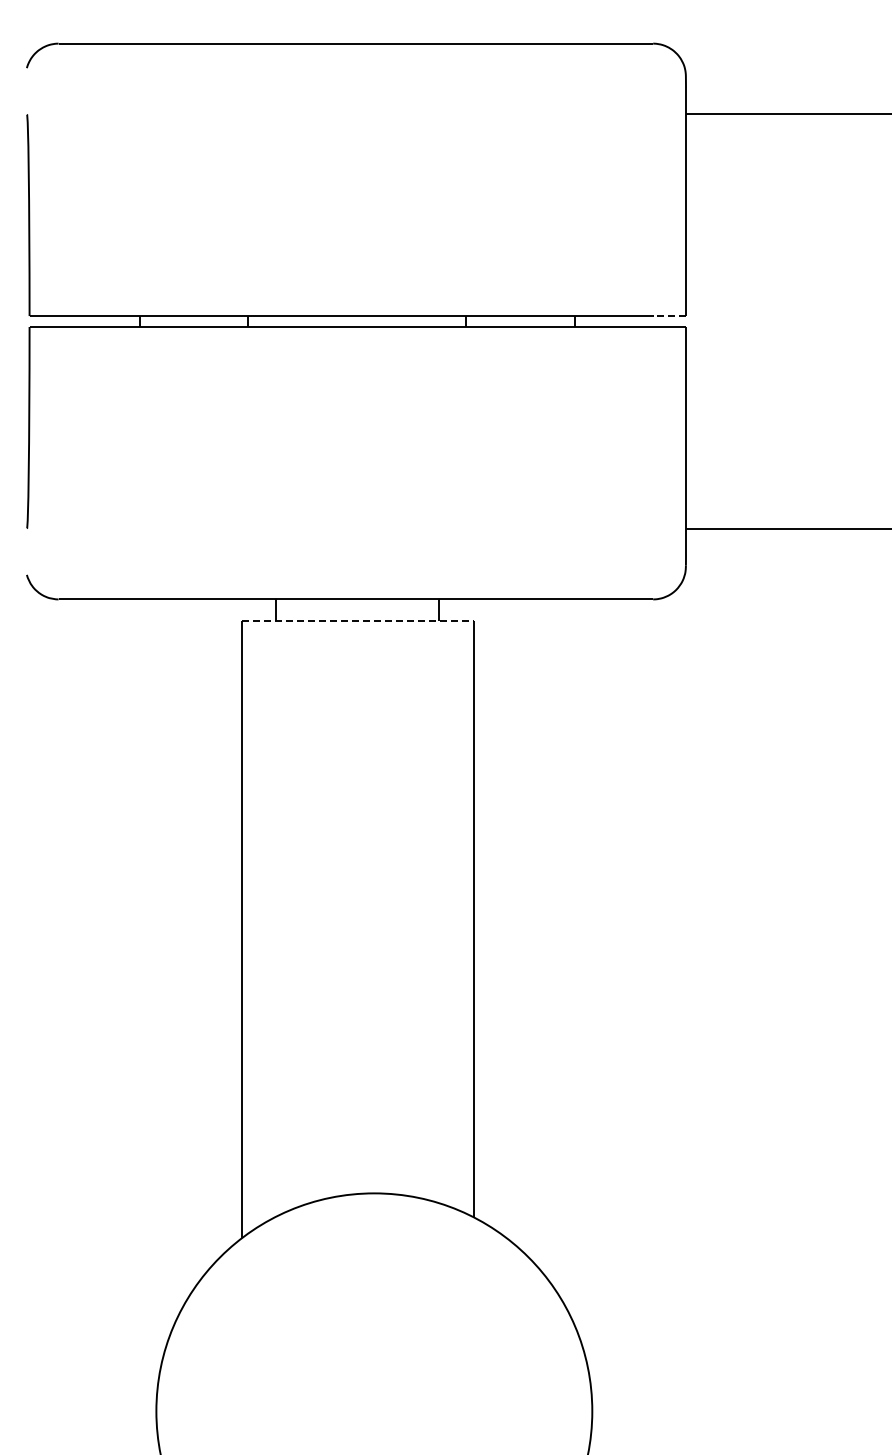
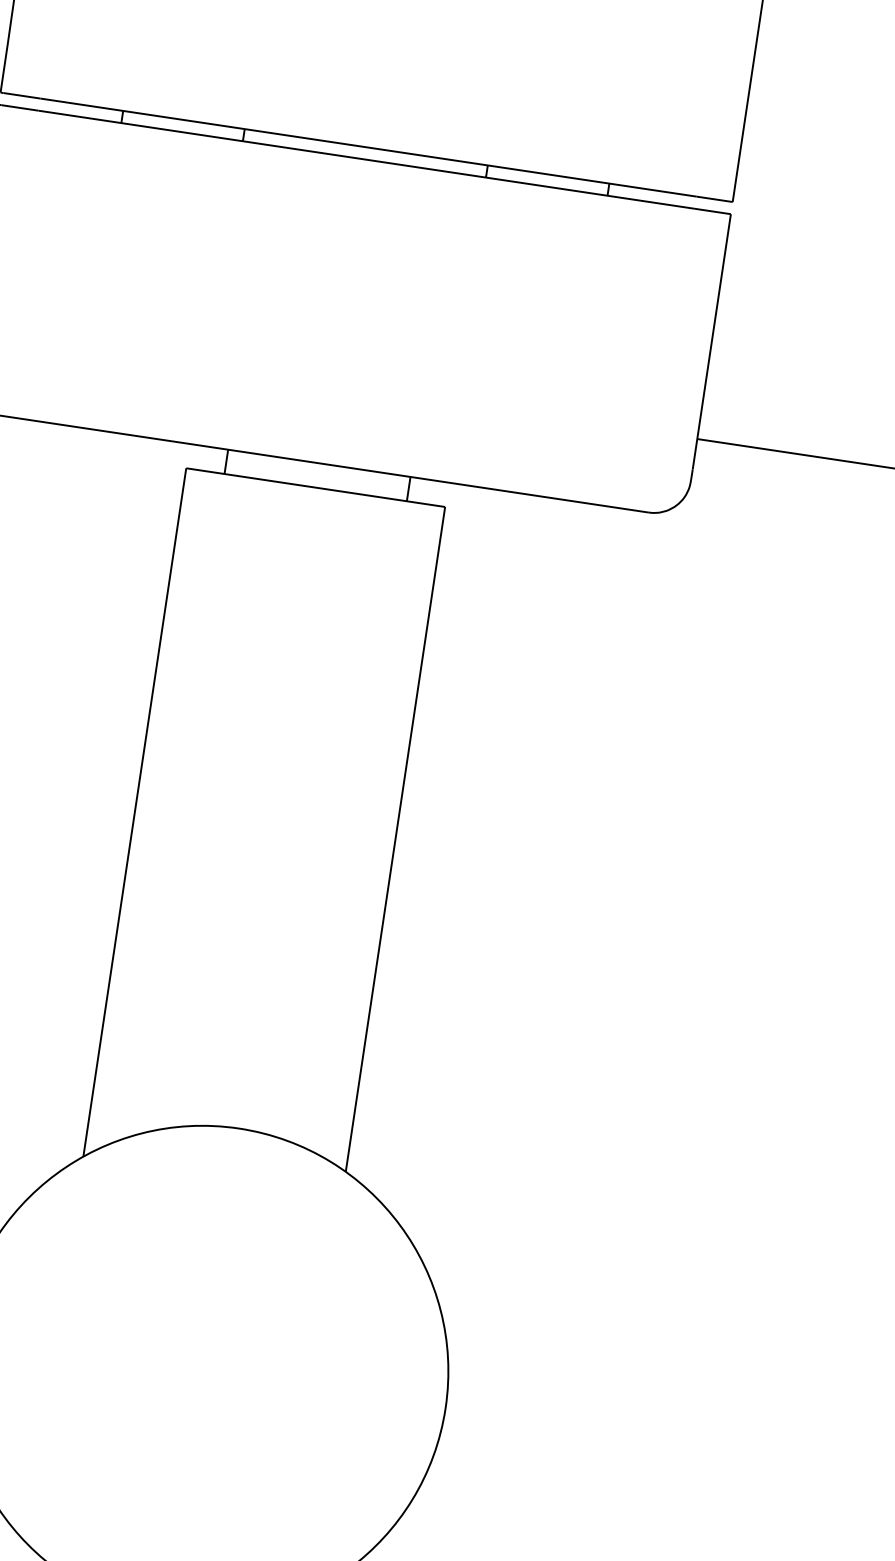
line: (669, 316) -> (714, 199), dashed -> solid
line: (358, 621) -> (316, 488), dashed -> solid

